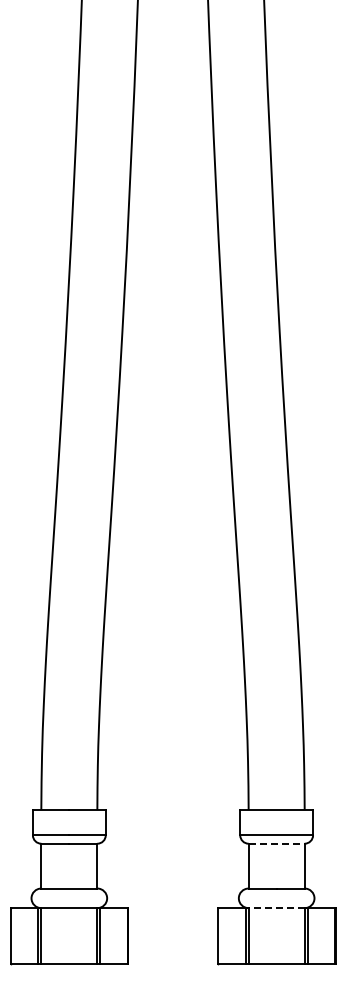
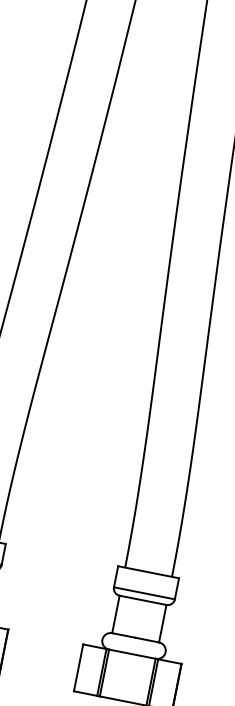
line: (277, 843) -> (143, 600), dashed -> solid
line: (276, 908) -> (132, 654), dashed -> solid

